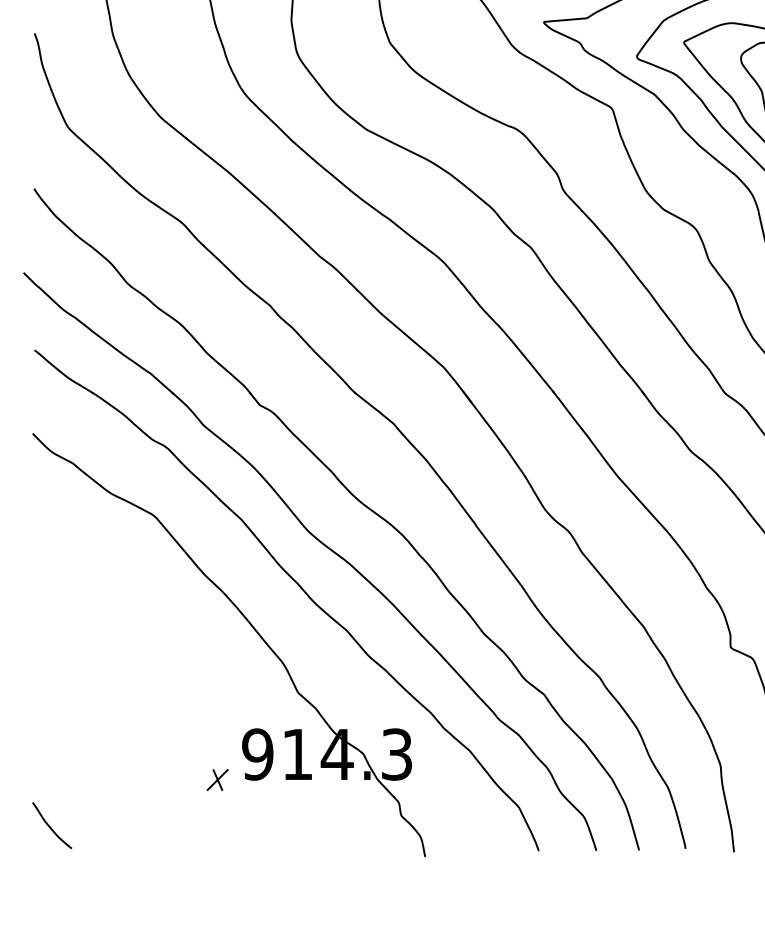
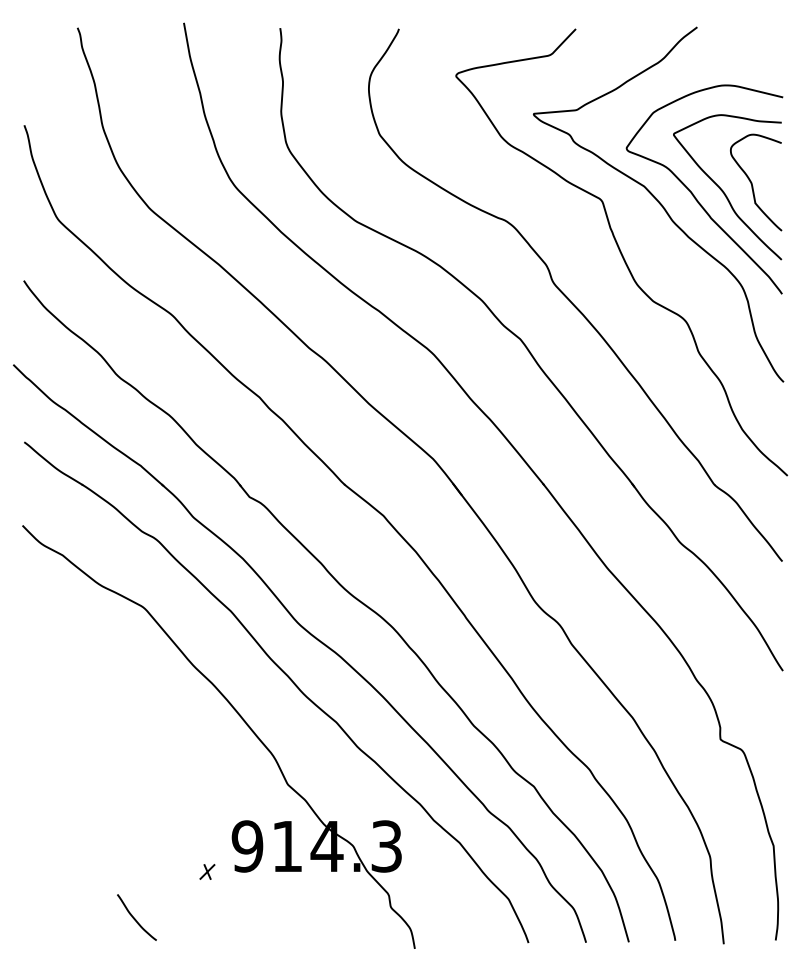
part: (217, 779) -> (207, 871), size x0.7
curve: (50, 826) -> (135, 918), moved

